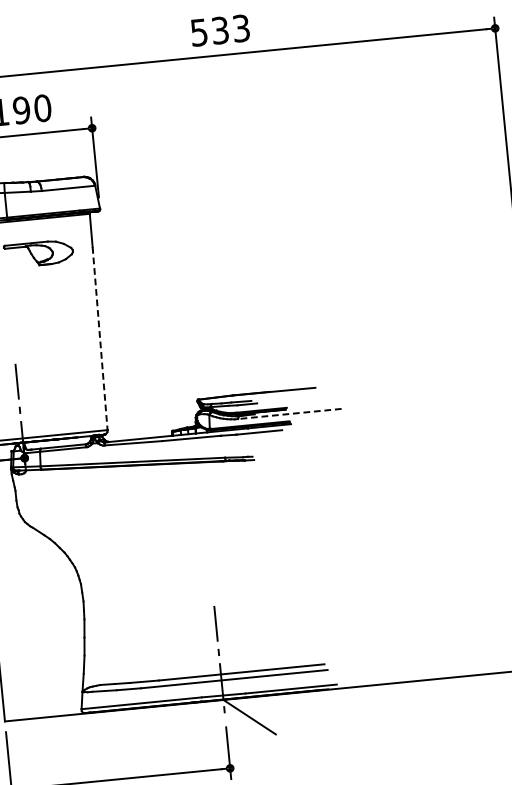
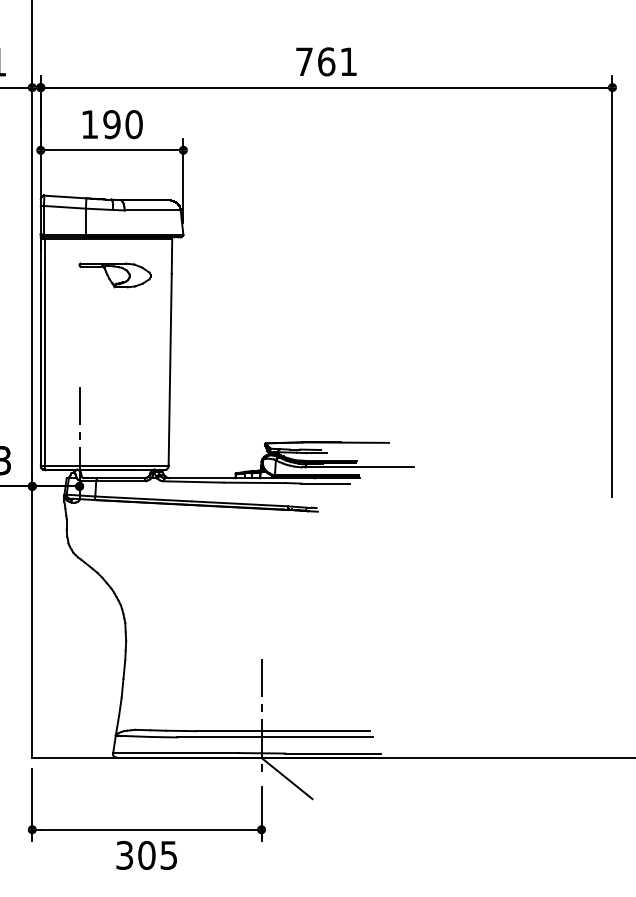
text: (220, 30) -> (326, 61), 533 -> 761
line: (100, 338) -> (170, 369), dashed -> solid
line: (289, 414) -> (359, 467), dashed -> solid

